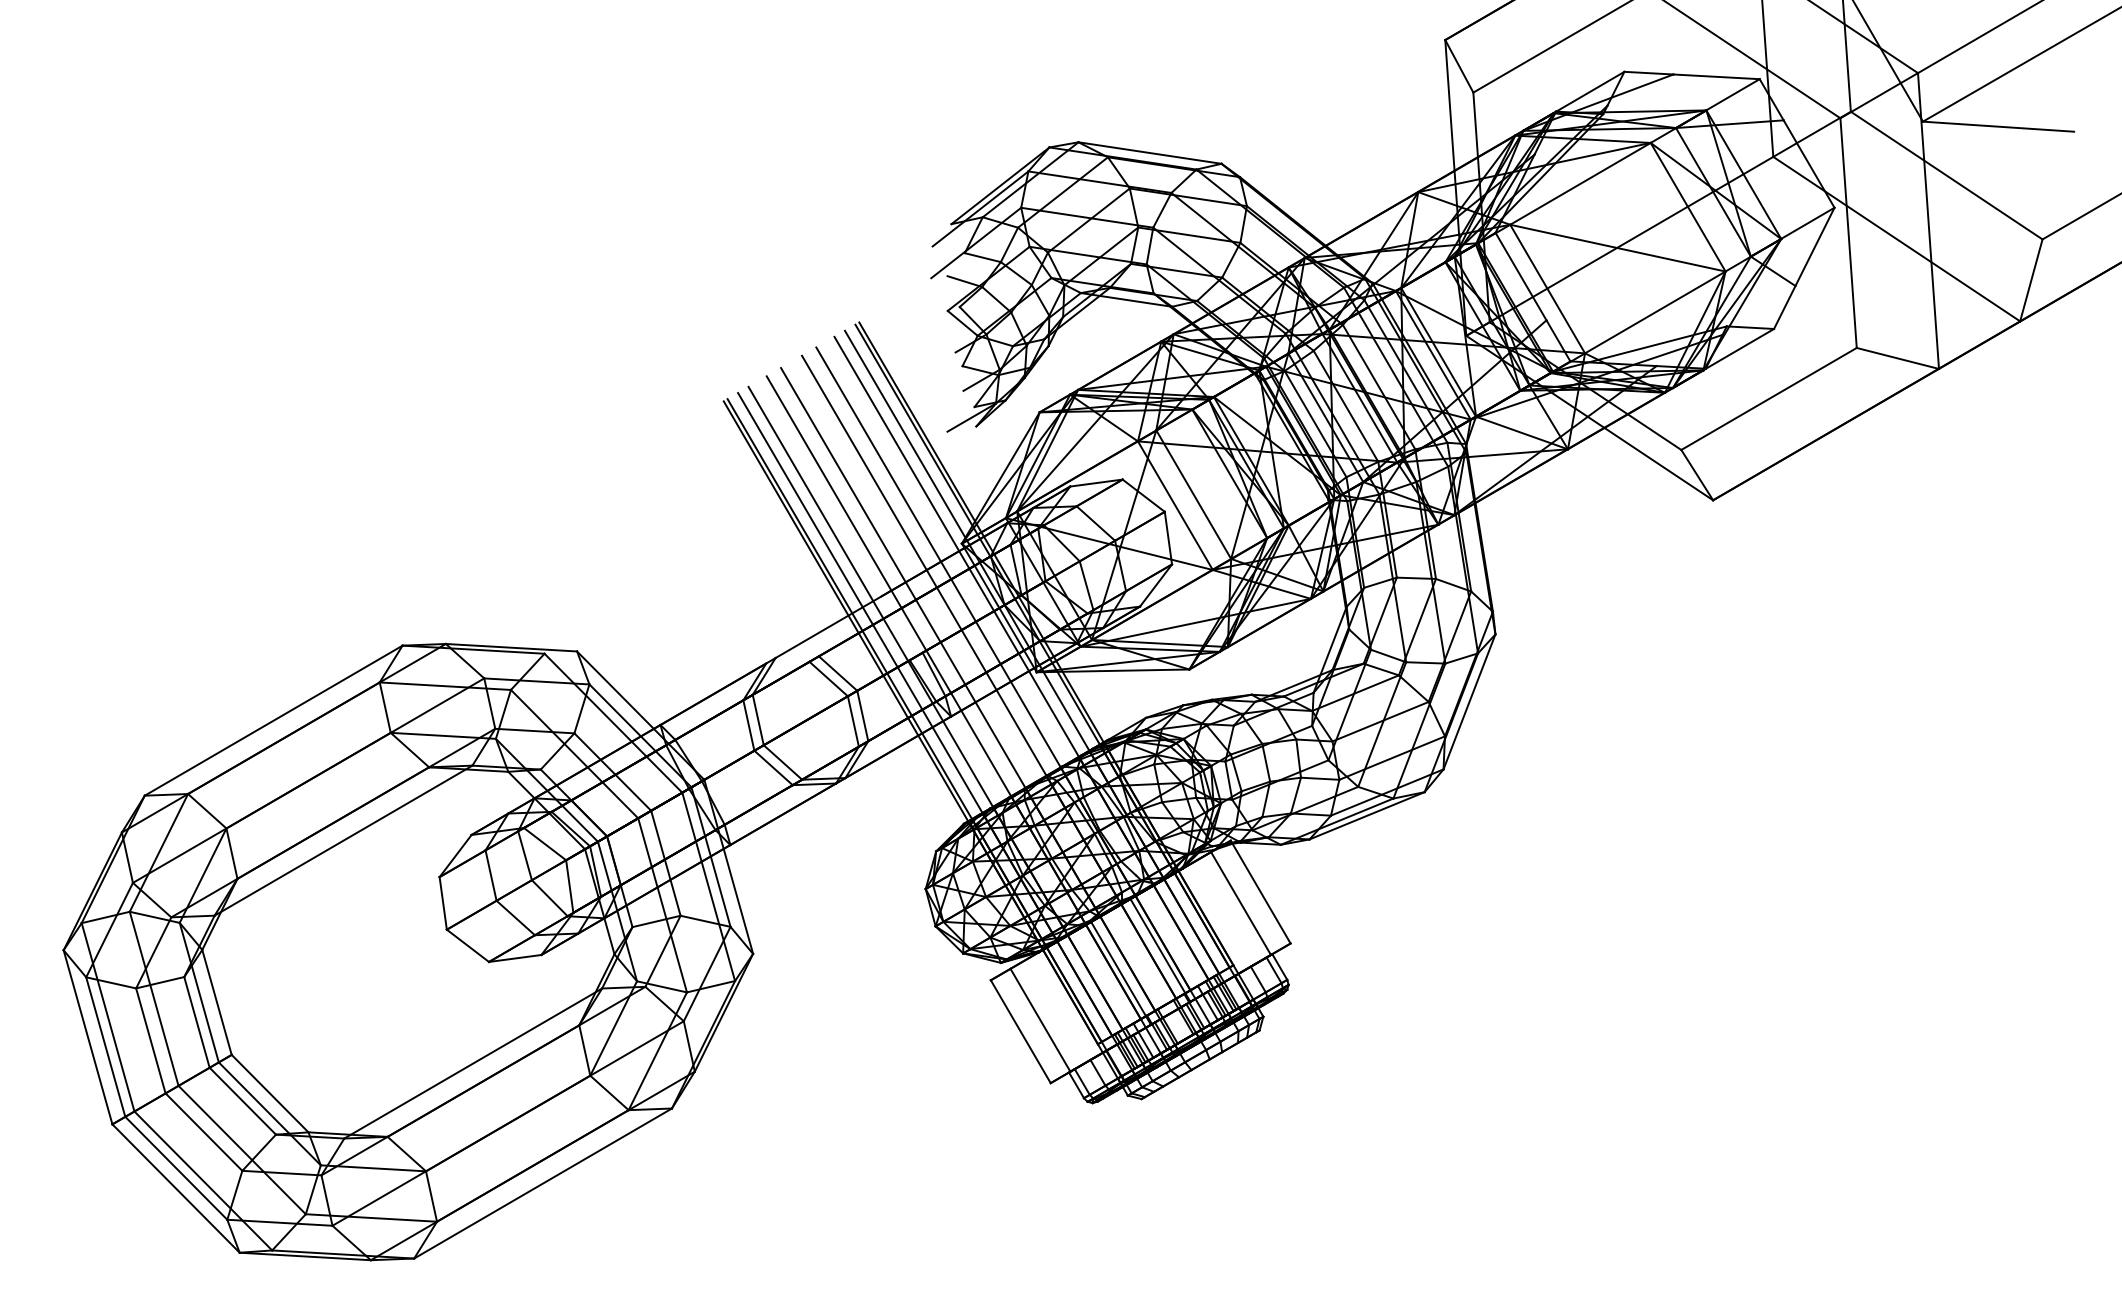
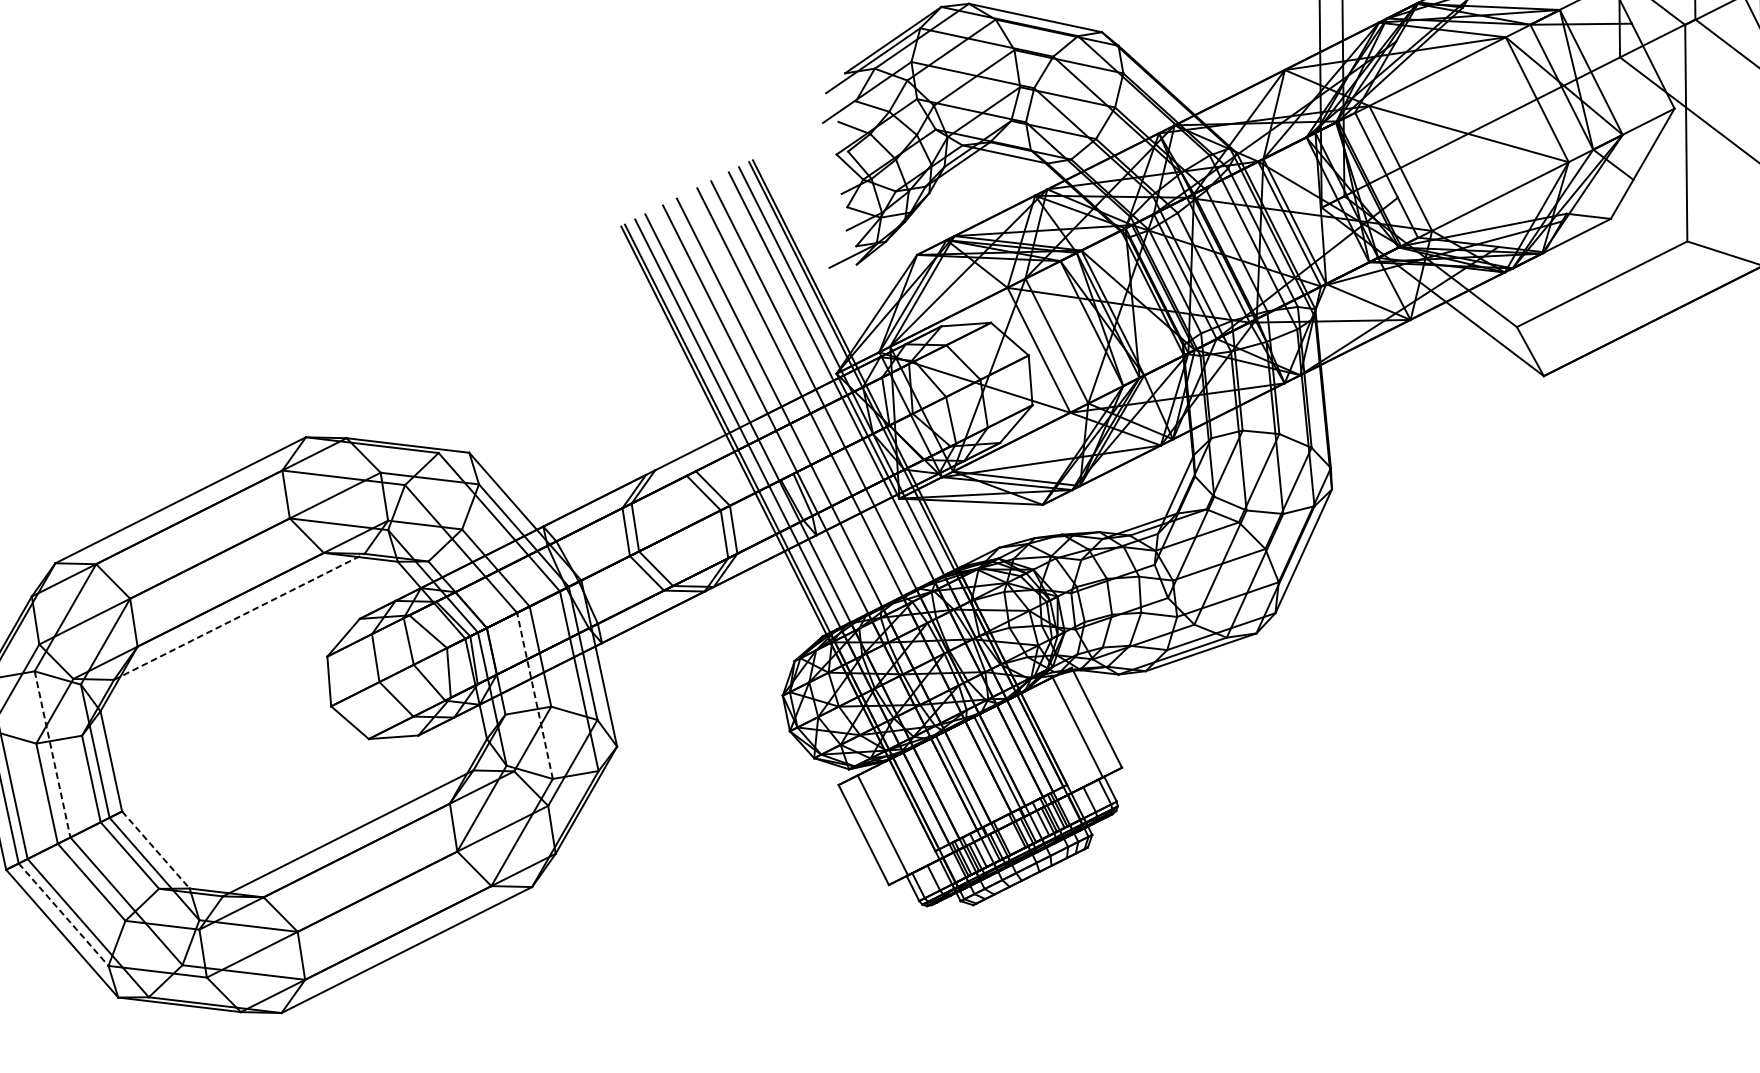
line: (343, 840) -> (239, 616), solid -> dashed
line: (662, 904) -> (534, 695), solid -> dashed
line: (154, 999) -> (52, 755), solid -> dashed
line: (270, 1093) -> (156, 849), solid -> dashed
line: (176, 1168) -> (63, 914), solid -> dashed

